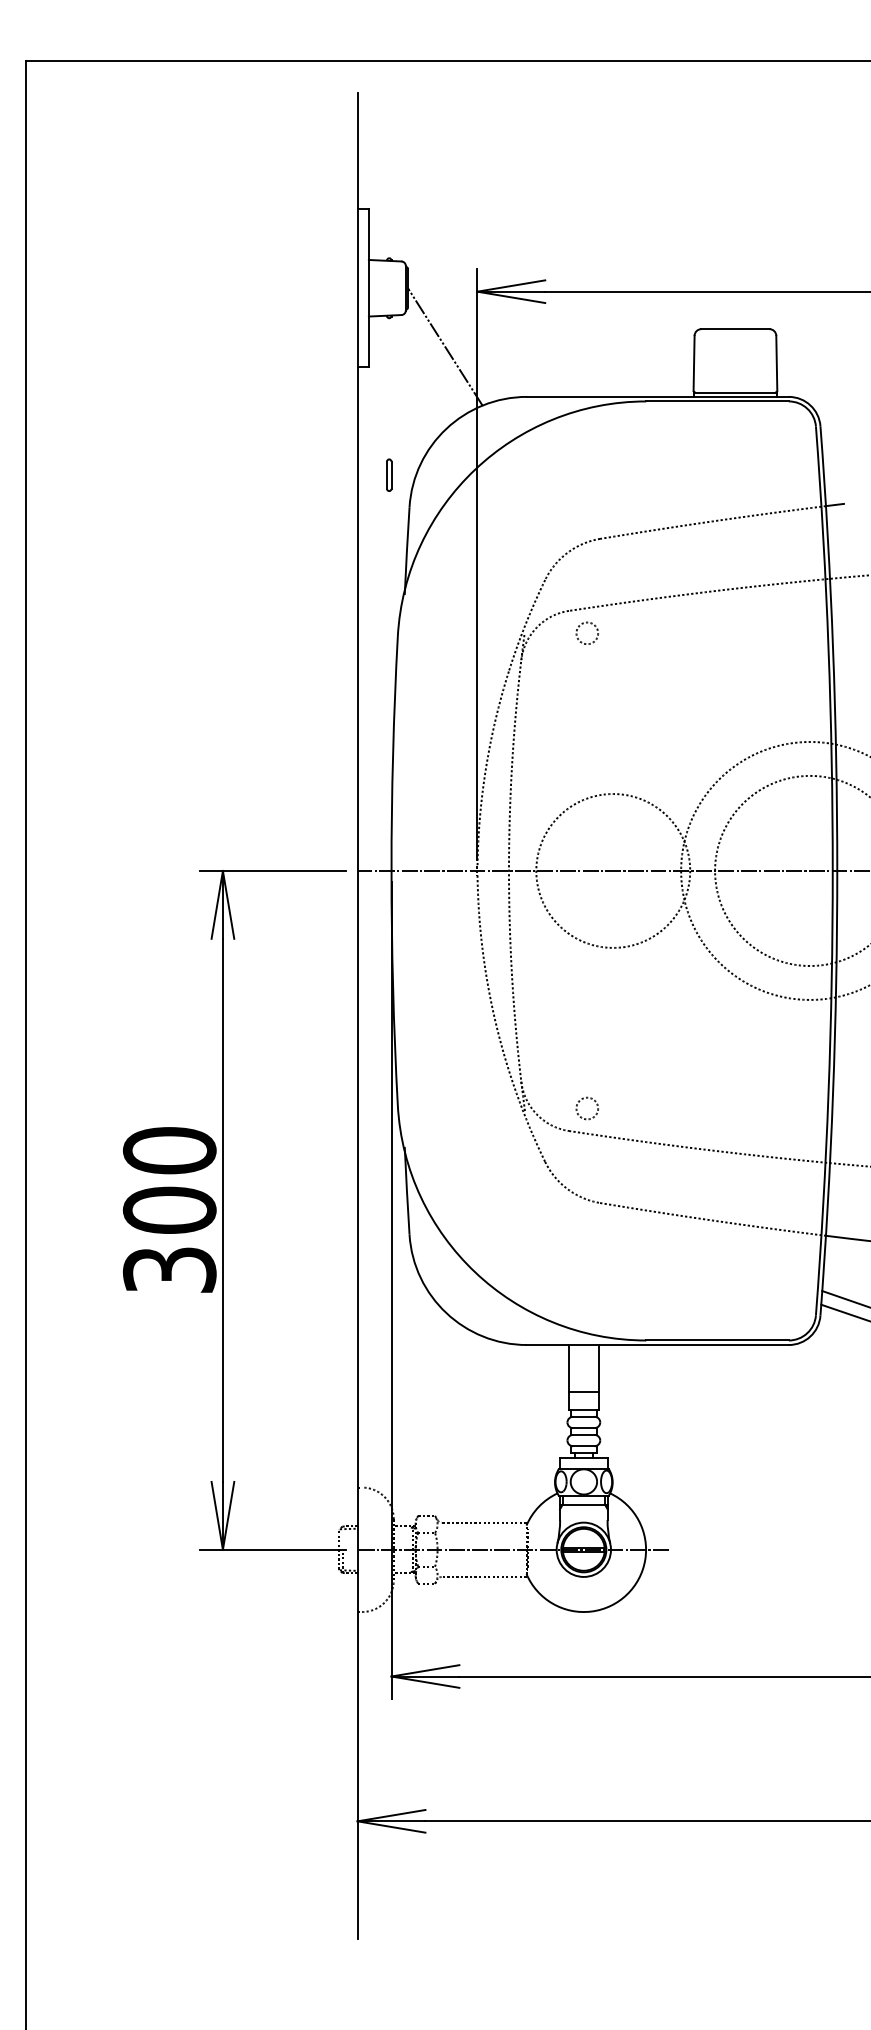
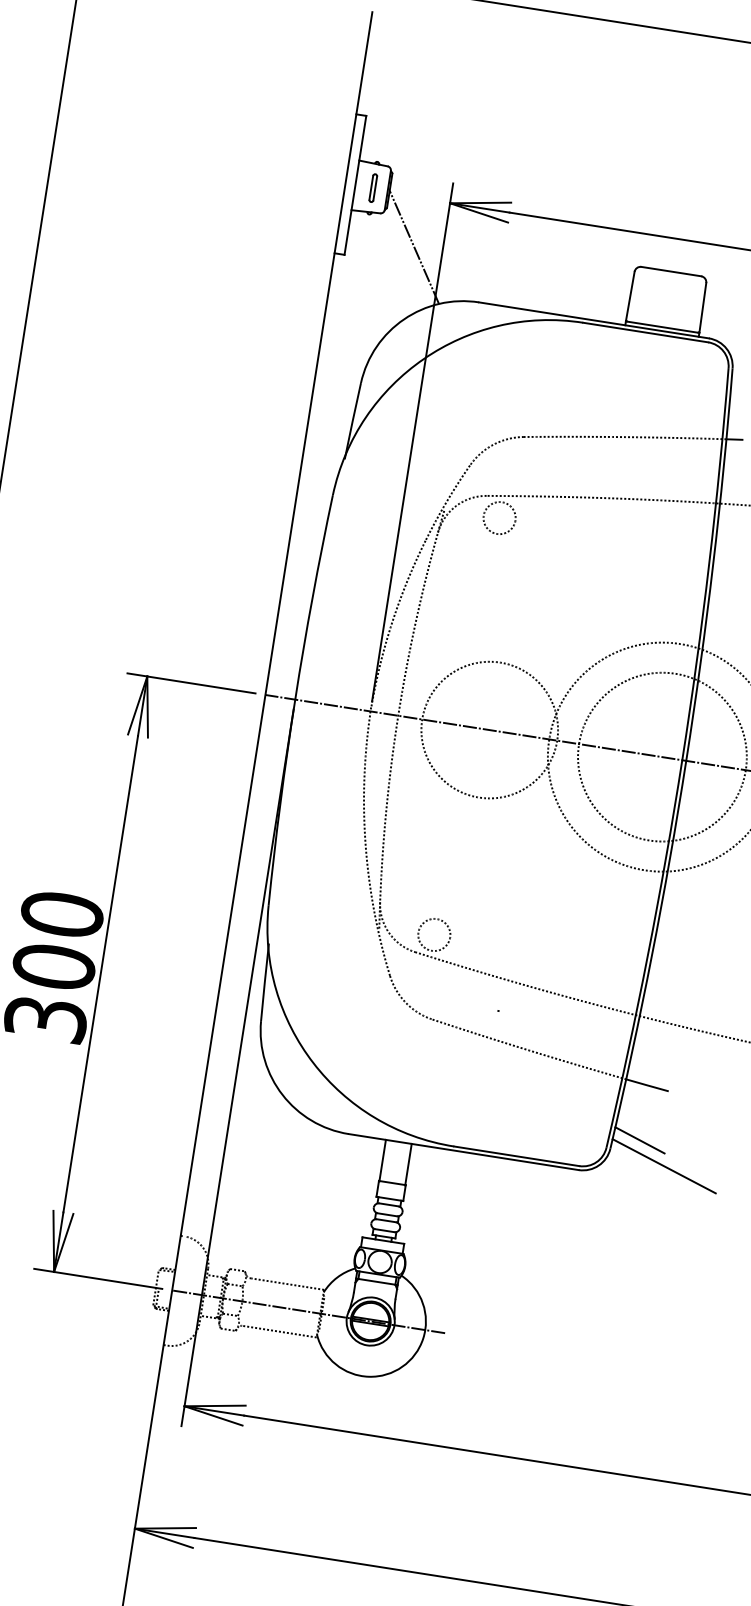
part: (389, 474) -> (373, 187), moved
circle: (587, 633) -> (499, 518), size x1.67
circle: (587, 1108) -> (434, 934), size x1.67

